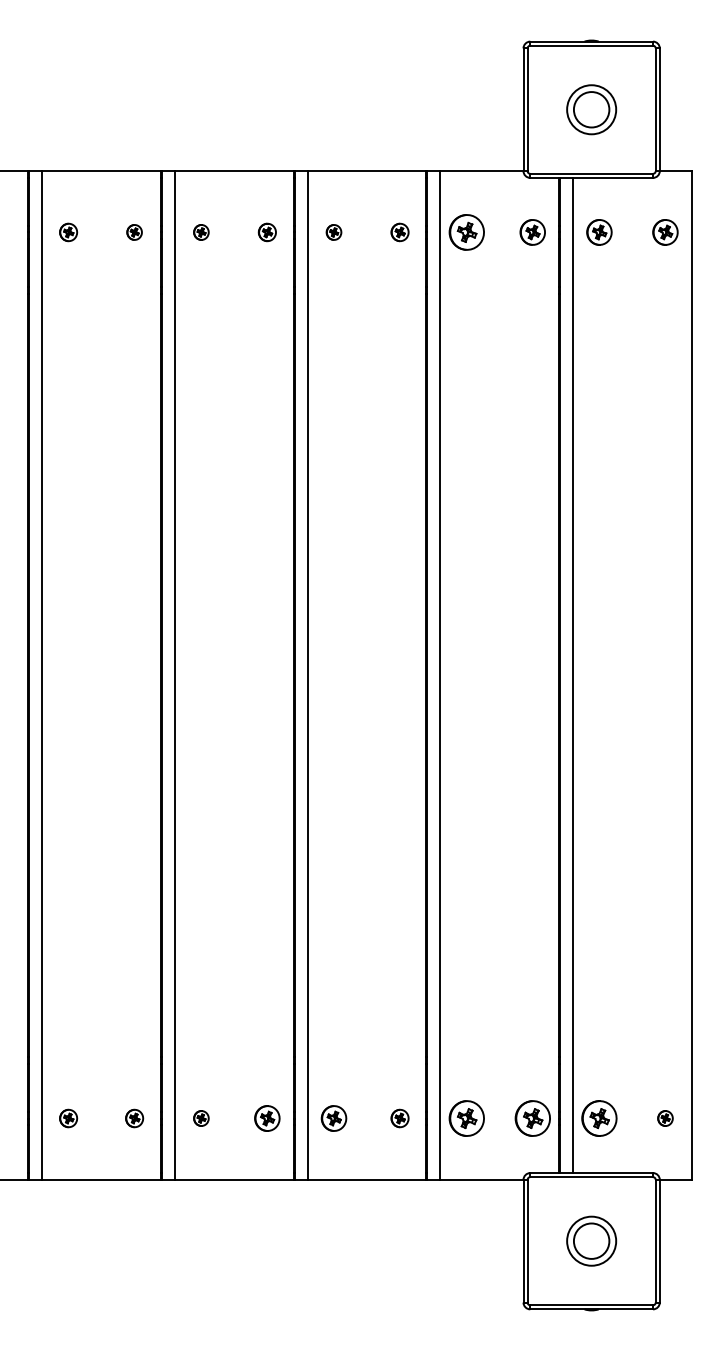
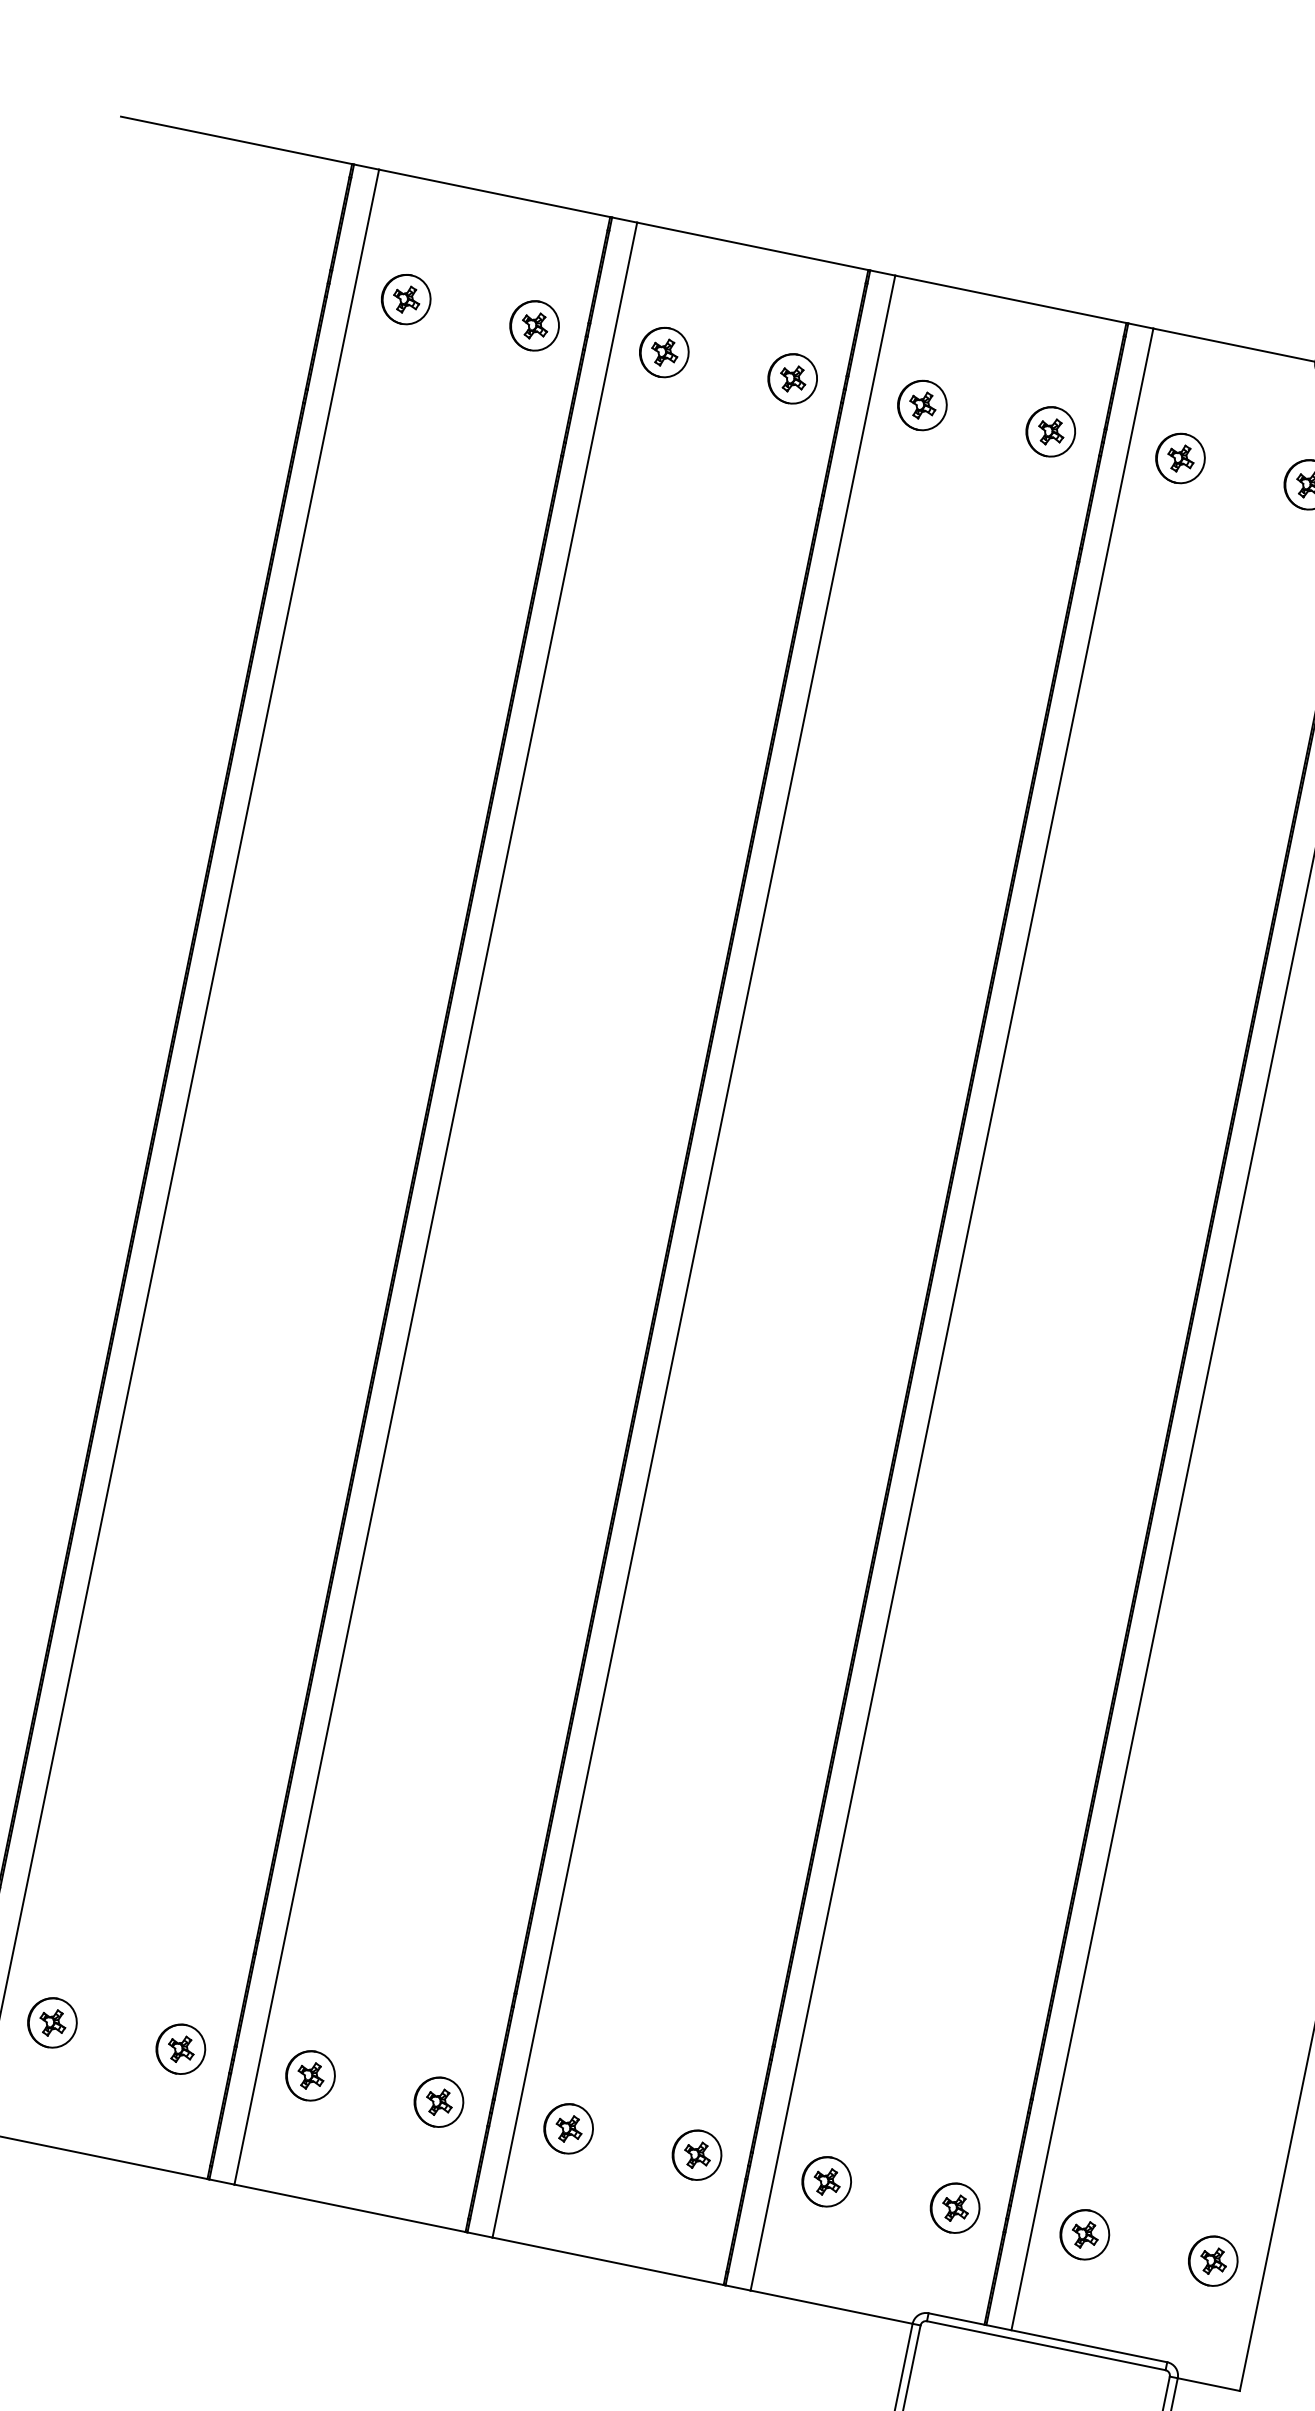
part: (68, 232) -> (405, 299), size x1.43
part: (134, 232) -> (534, 325), size x1.67
part: (201, 232) -> (664, 352), size x1.67
part: (267, 232) -> (792, 379), size x1.43
part: (333, 232) -> (921, 405), size x1.67
part: (399, 232) -> (1049, 431), size x1.43
part: (466, 232) -> (1180, 458), size x0.71
part: (68, 1118) -> (52, 2022), size x1.43
part: (134, 1118) -> (180, 2049), size x1.43
part: (201, 1118) -> (310, 2075), size x1.67
part: (399, 1118) -> (695, 2154), size x1.43
part: (466, 1118) -> (826, 2181), size x0.71
part: (532, 1118) -> (954, 2208), size x0.71
part: (599, 1118) -> (1084, 2234), size x0.71
part: (665, 1118) -> (1213, 2261), size x1.67

